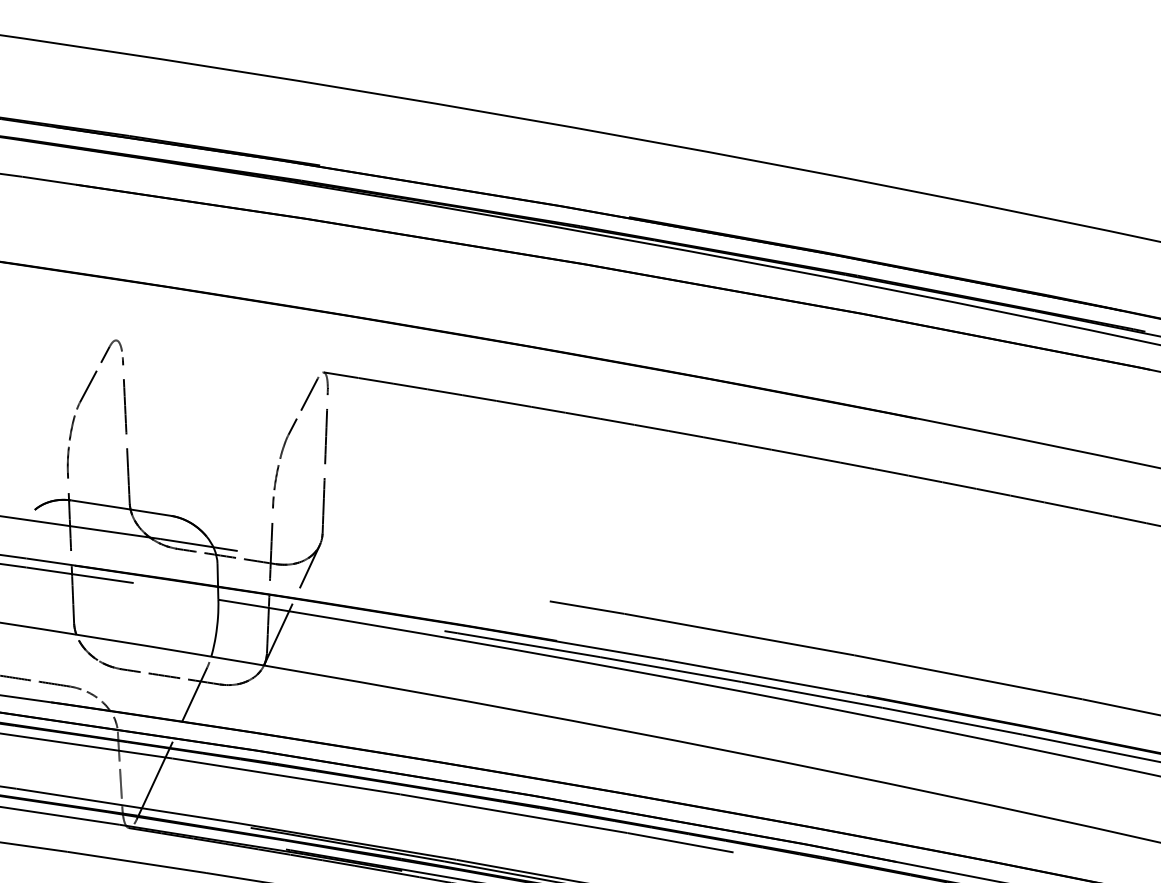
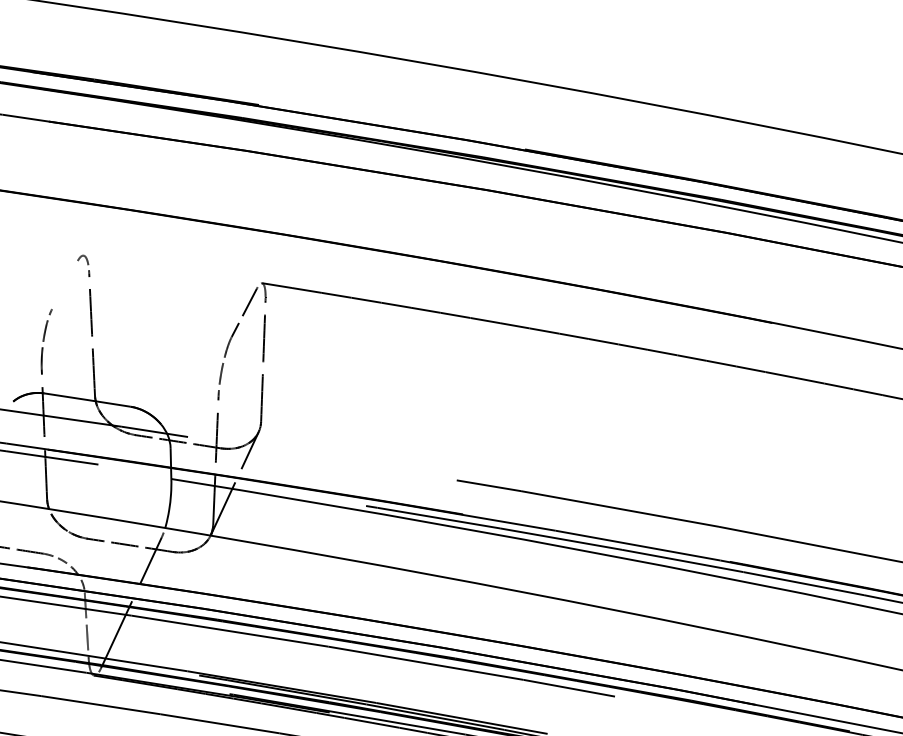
line: (94, 374) -> (64, 285), removed

